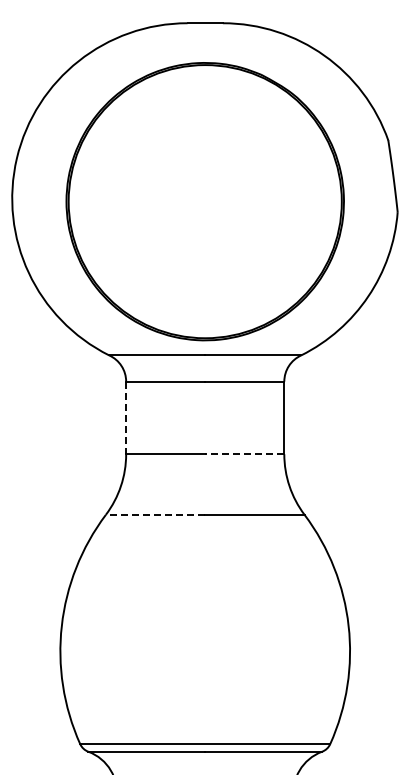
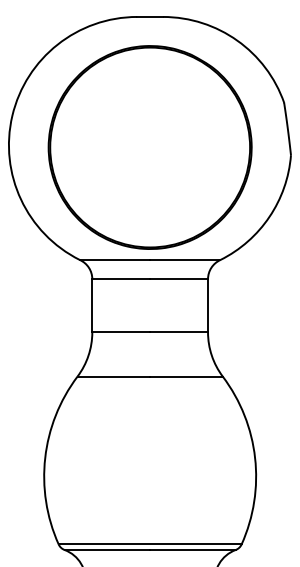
line: (126, 418) -> (92, 306), dashed -> solid
line: (244, 454) -> (178, 332), dashed -> solid
line: (155, 514) -> (113, 376), dashed -> solid

